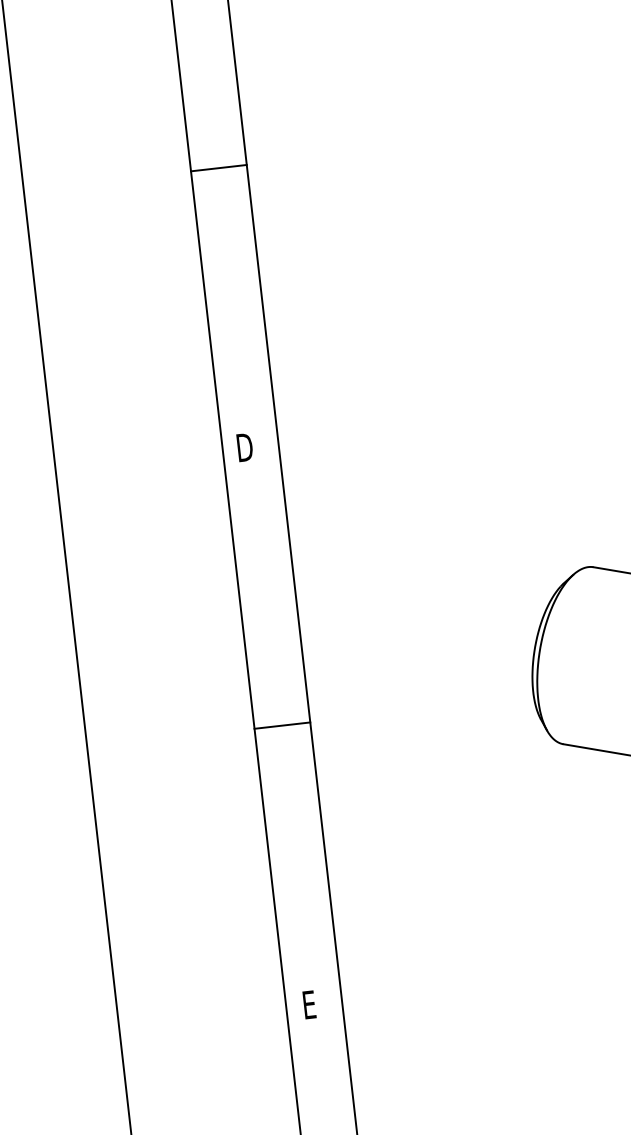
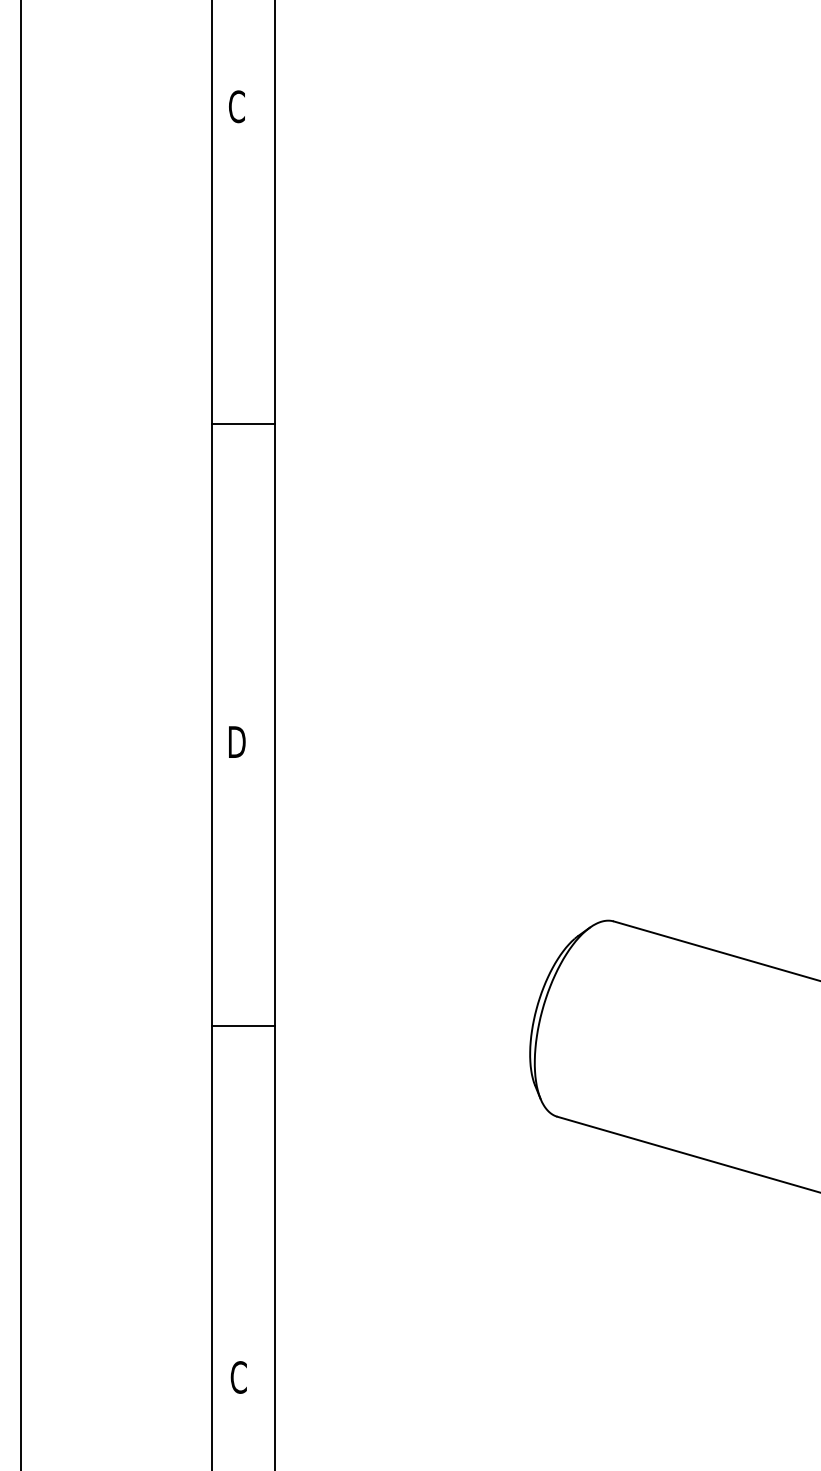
line: (282, 725) -> (243, 1025), moved
text: (309, 1004) -> (238, 1377), E -> C

